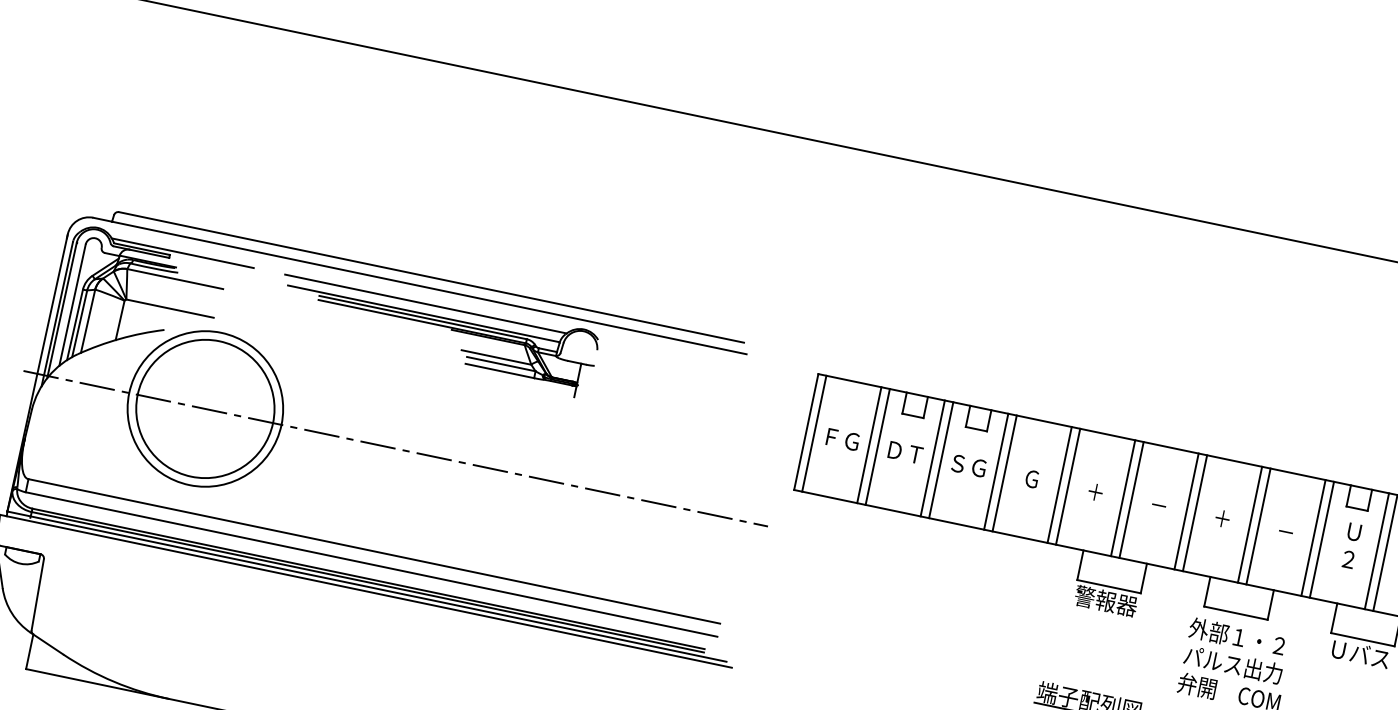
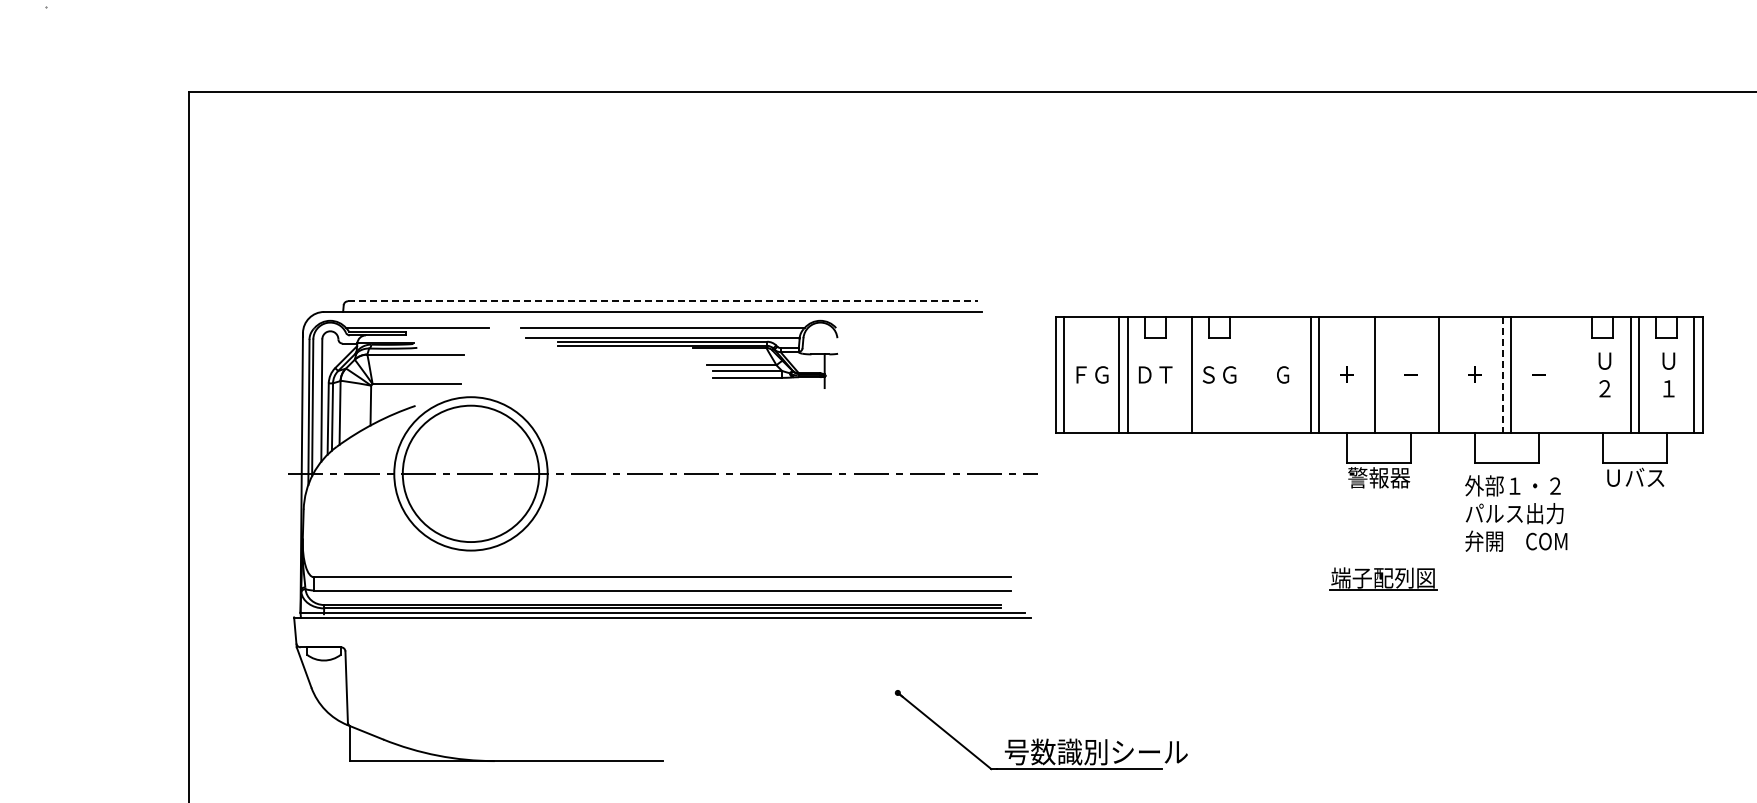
line: (431, 277) -> (662, 301), solid -> dashed
line: (933, 458) -> (1183, 374), removed
line: (995, 471) -> (1246, 374), removed
line: (1004, 472) -> (1255, 374), removed
line: (1131, 499) -> (1383, 374), removed
line: (1195, 512) -> (1447, 374), removed
line: (1249, 525) -> (1502, 375), solid -> dashed
line: (1313, 537) -> (1566, 374), removed
line: (1322, 539) -> (1575, 374), removed

